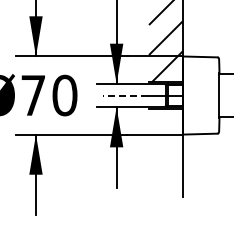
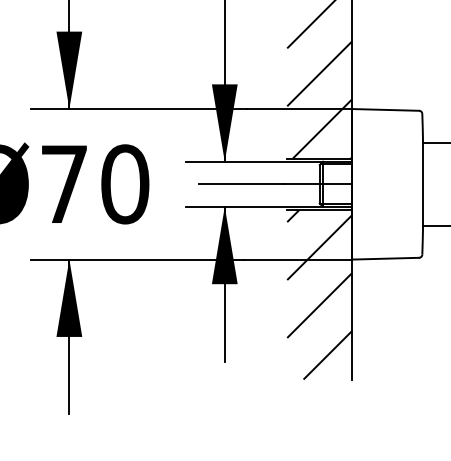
line: (125, 95) -> (241, 184), dashed -> solid
hatch: (165, 152) -> (318, 294), added

